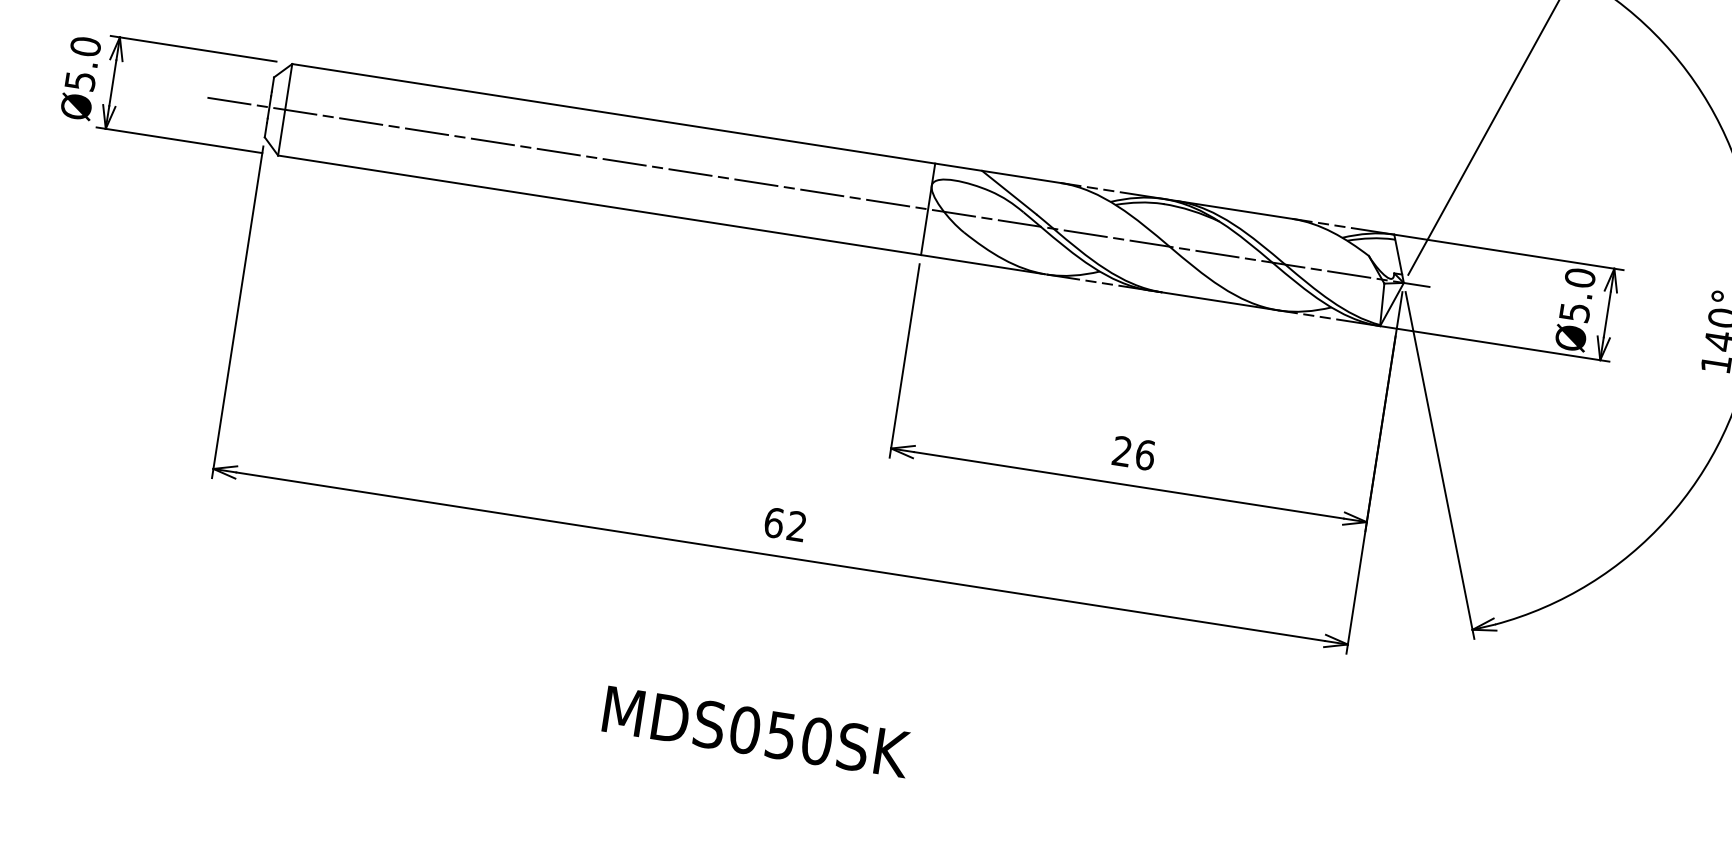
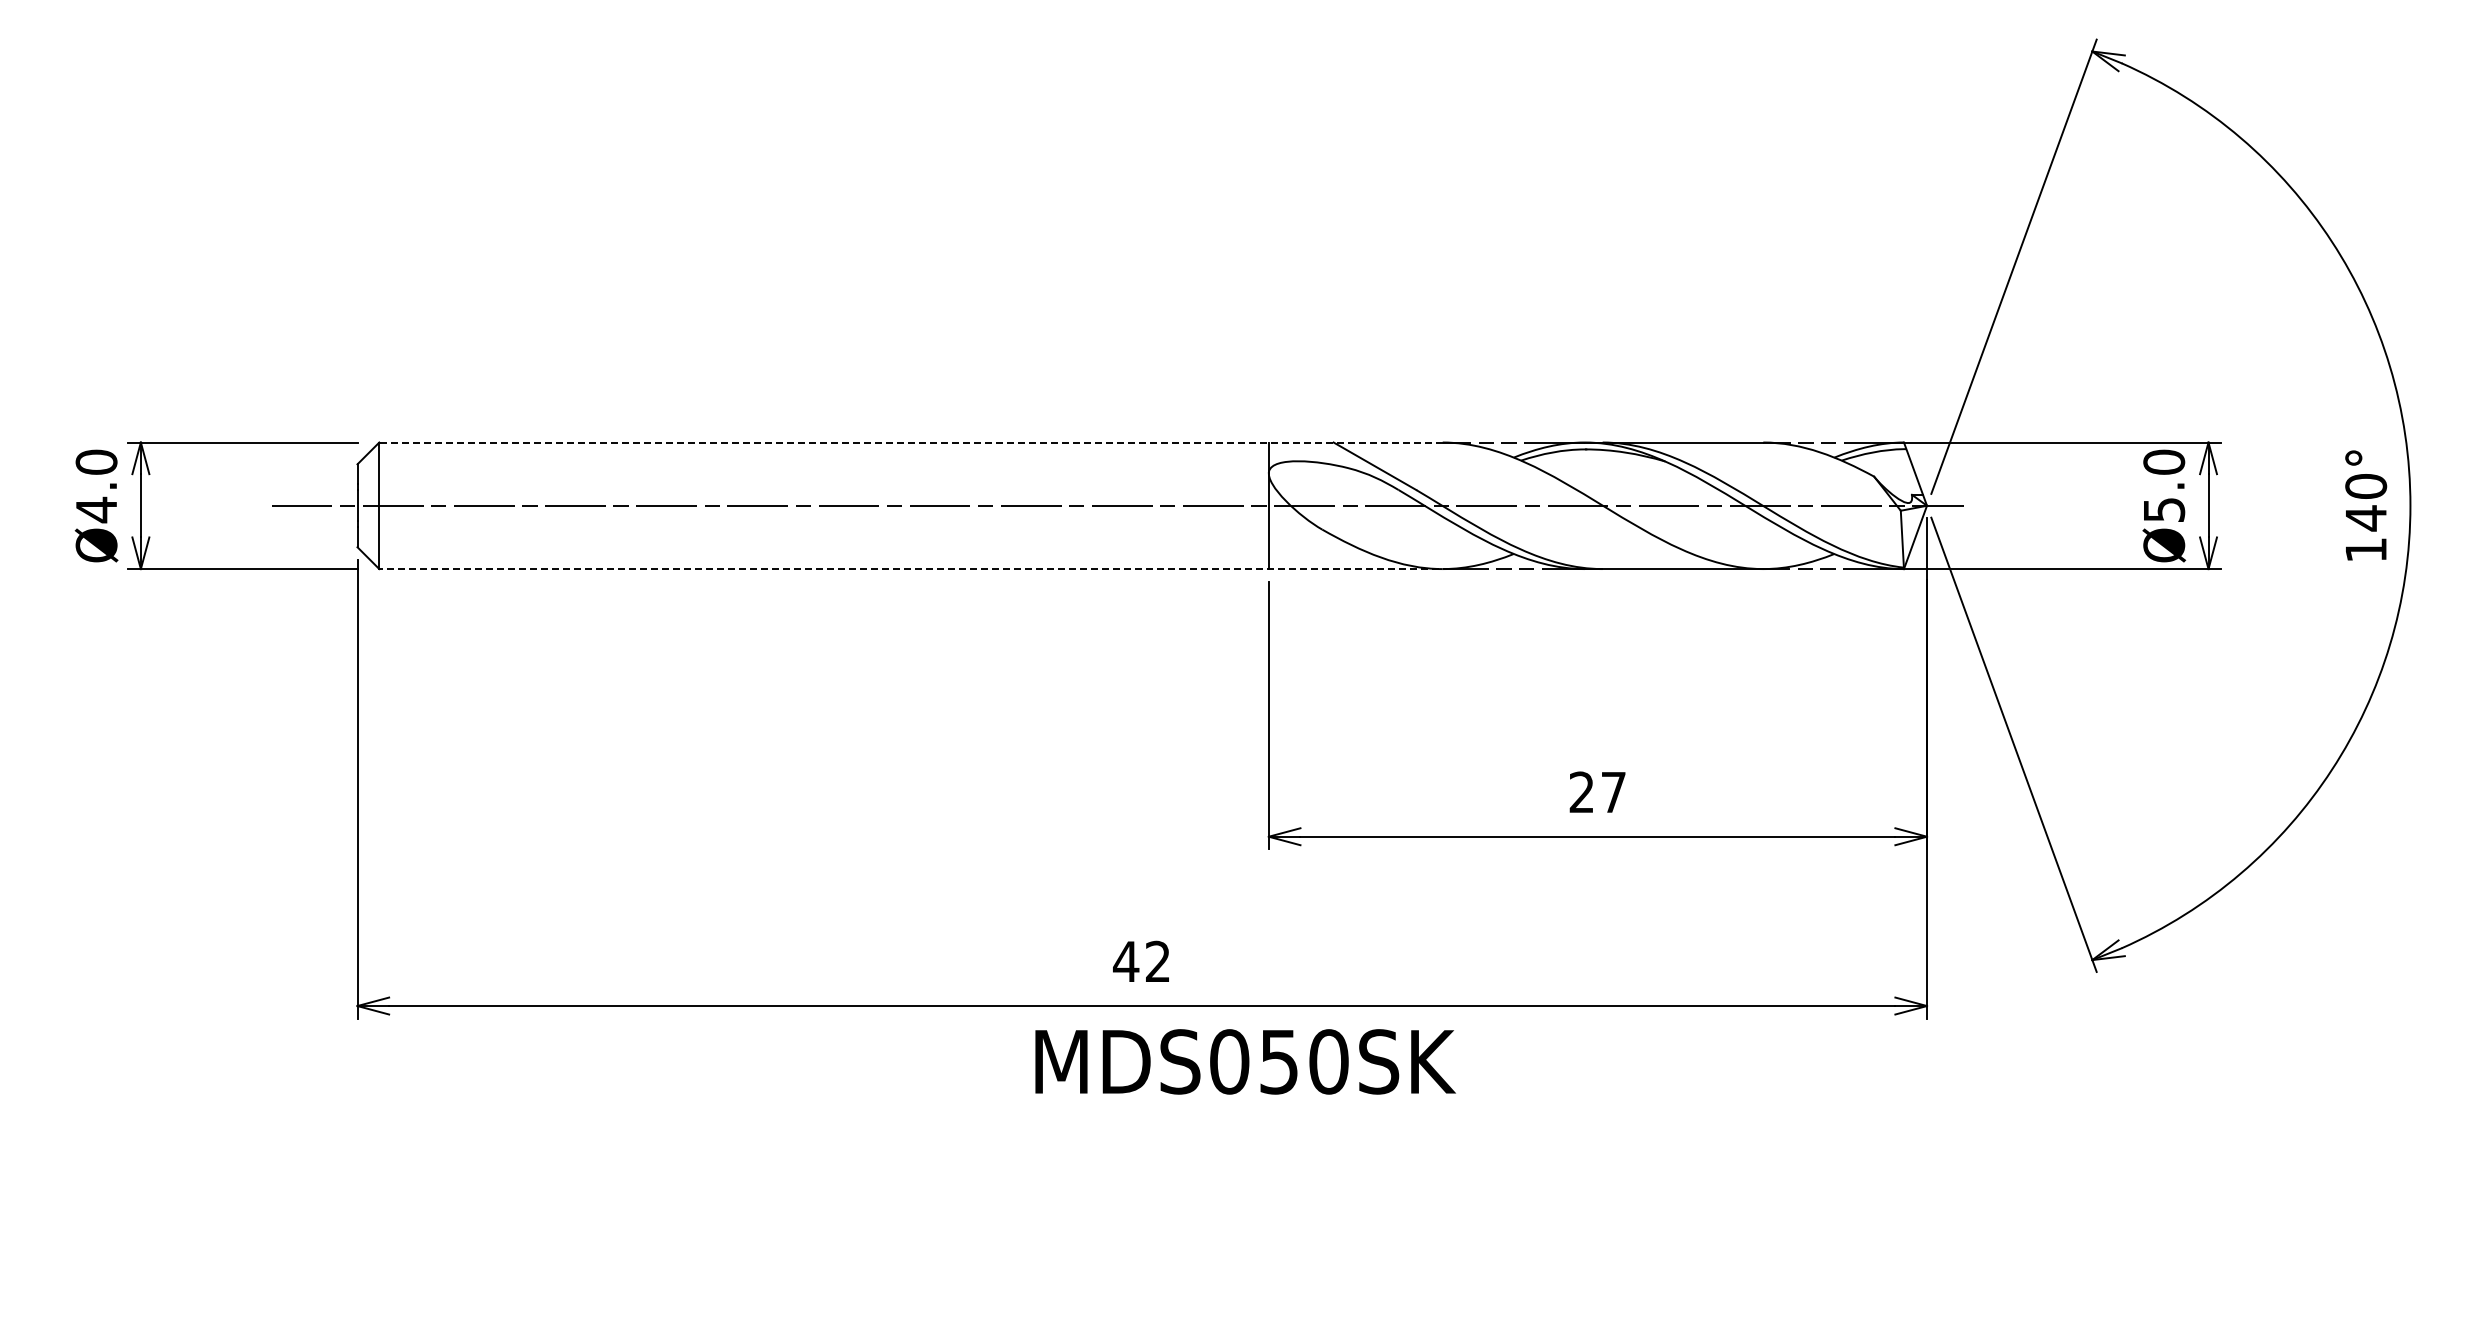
text: (80, 80) -> (96, 509), Ø5.0 -> Ø4.0
line: (676, 123) -> (911, 442), solid -> dashed
line: (661, 215) -> (909, 569), solid -> dashed
text: (1145, 455) -> (1613, 792), 26 -> 27
text: (774, 522) -> (1126, 961), 62 -> 42
text: (756, 731) -> (1245, 1061), moved

